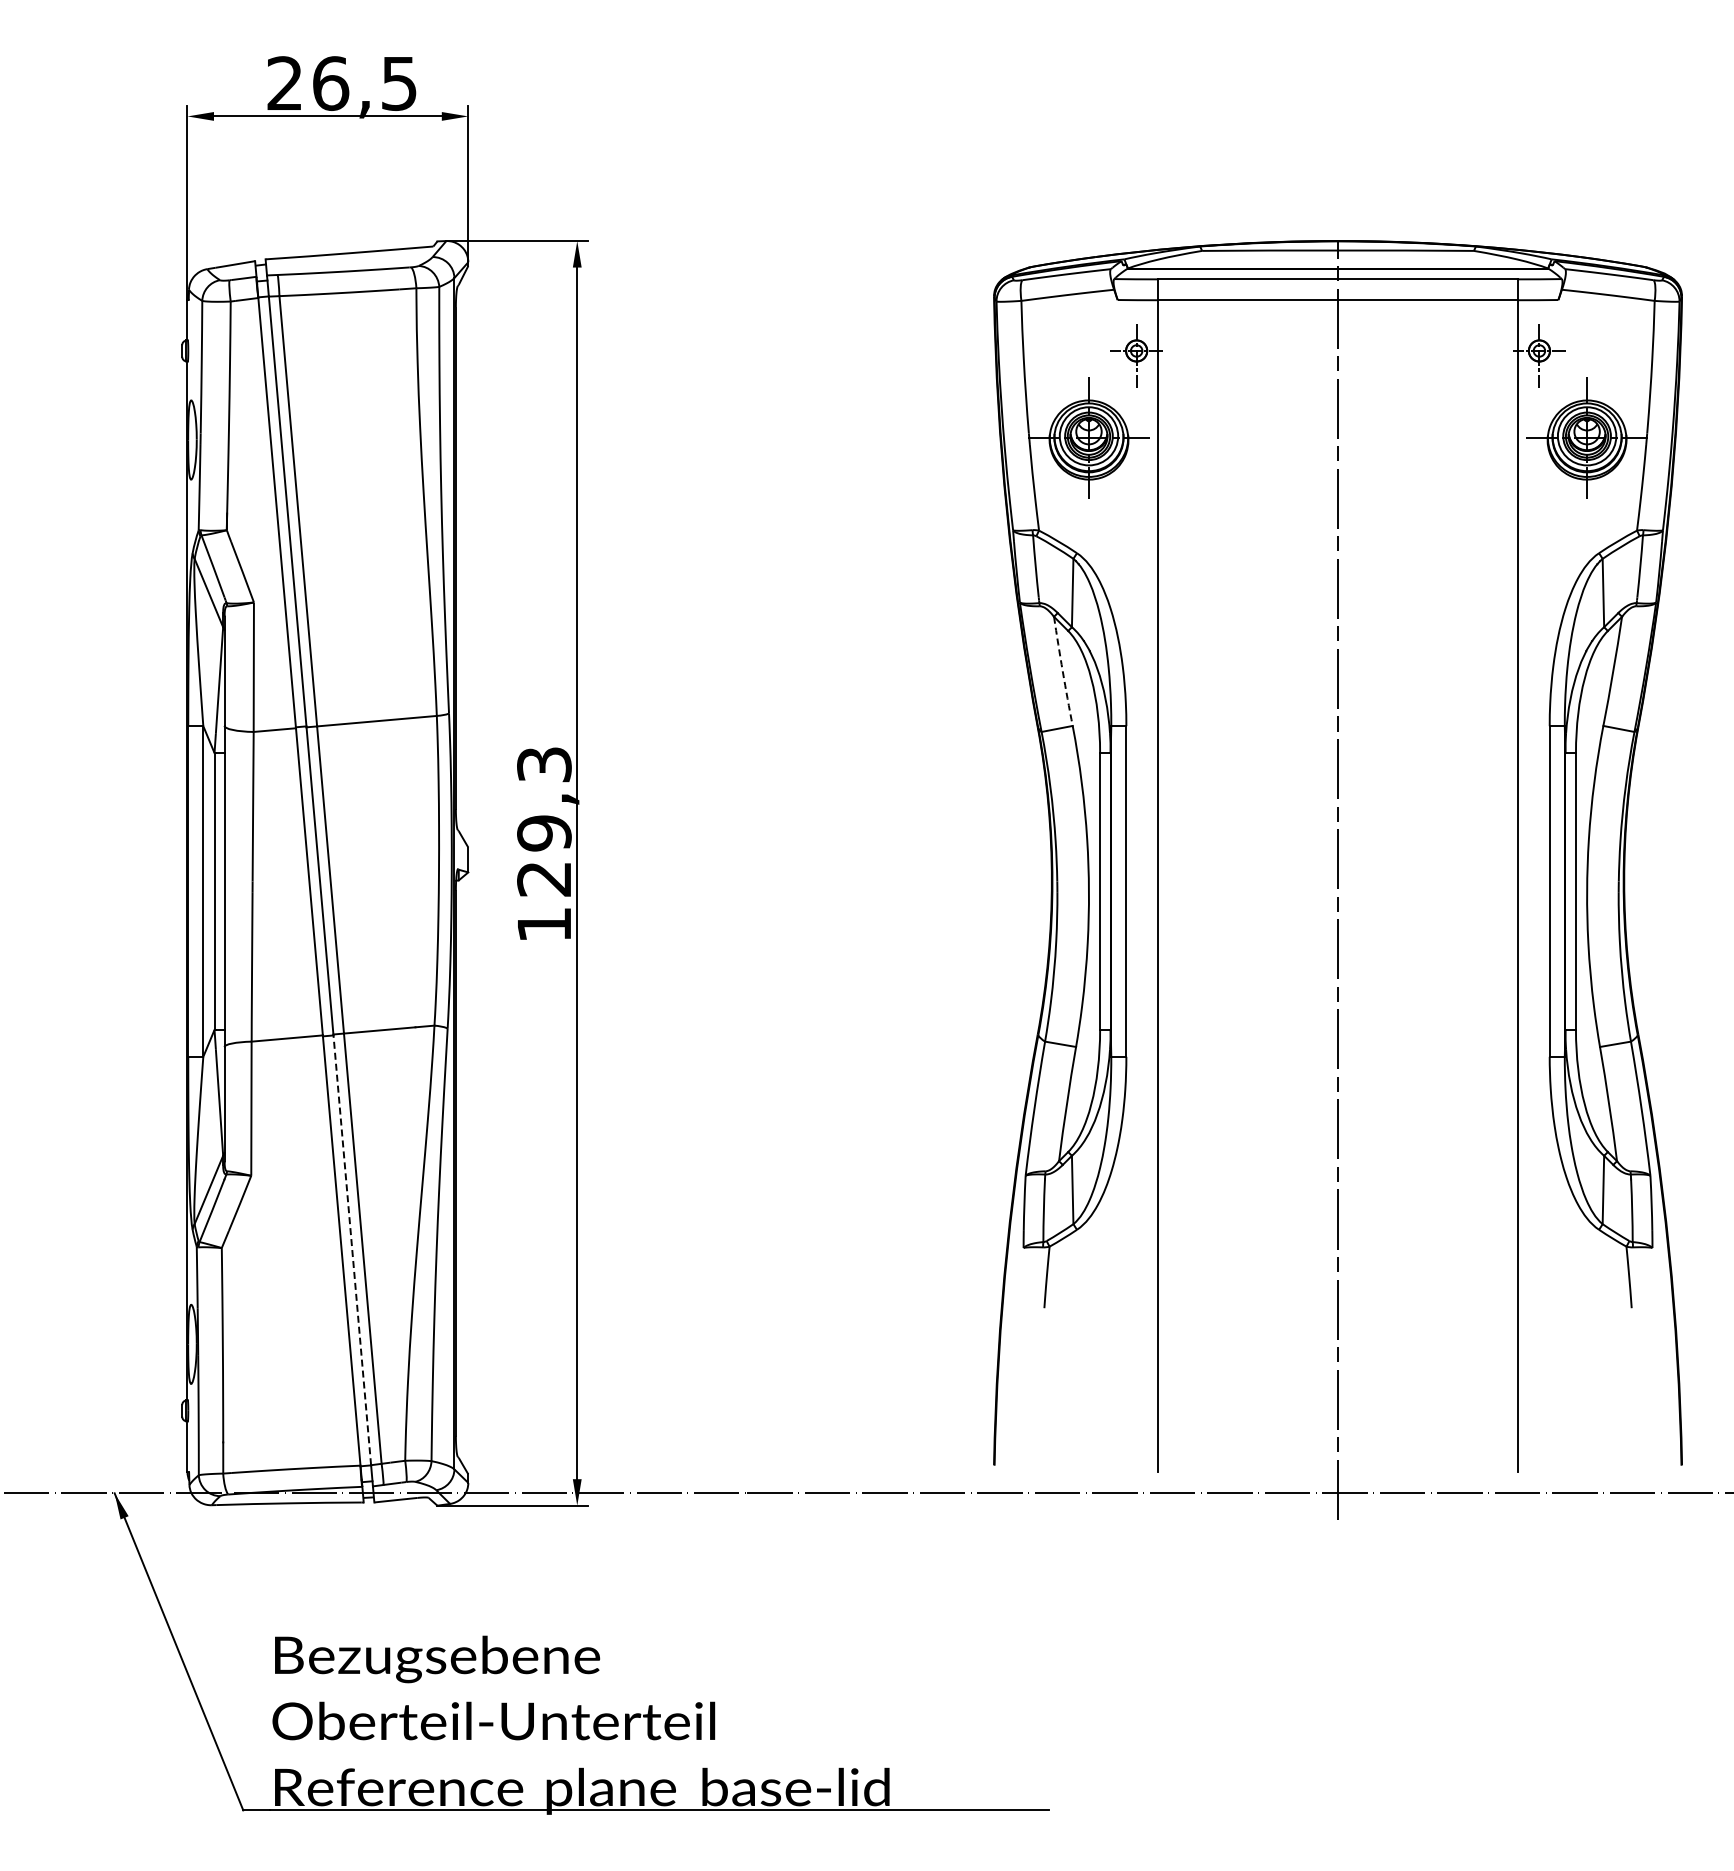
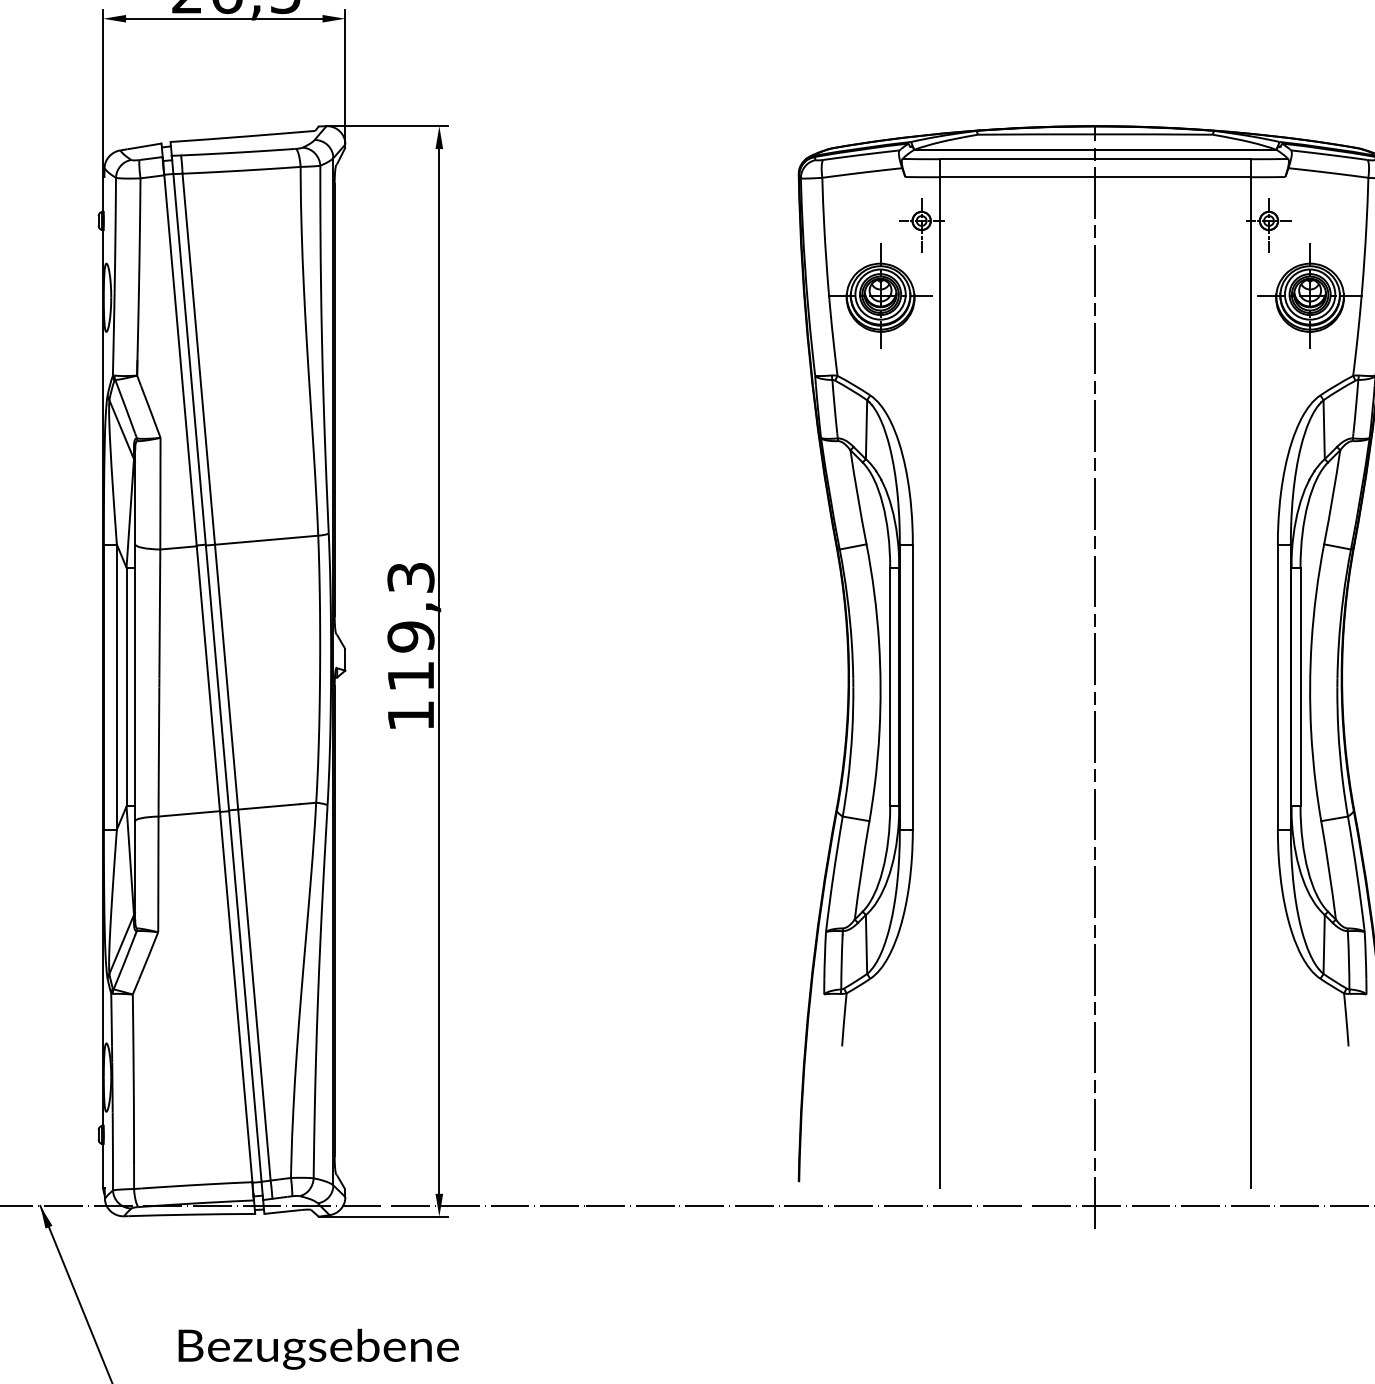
arc: (1062, 671) -> (857, 497), dashed -> solid
text: (543, 879) -> (410, 676), 129,3 -> 119,3
line: (352, 1249) -> (245, 995), dashed -> solid

